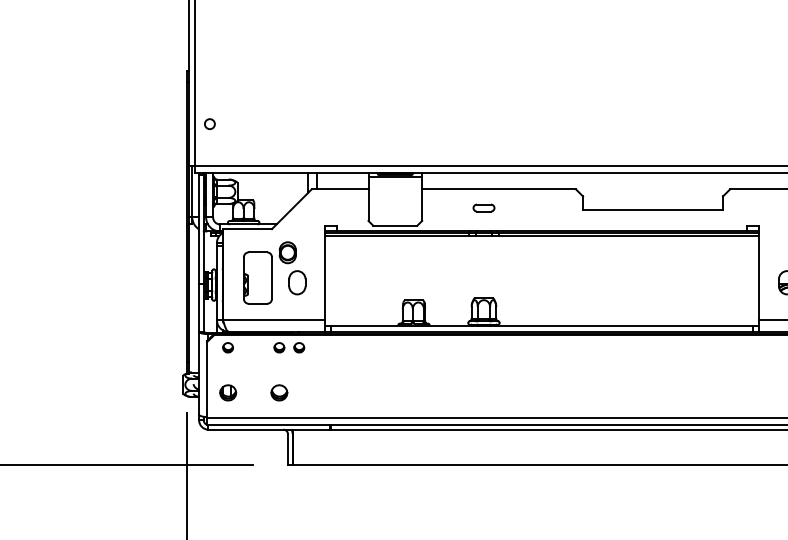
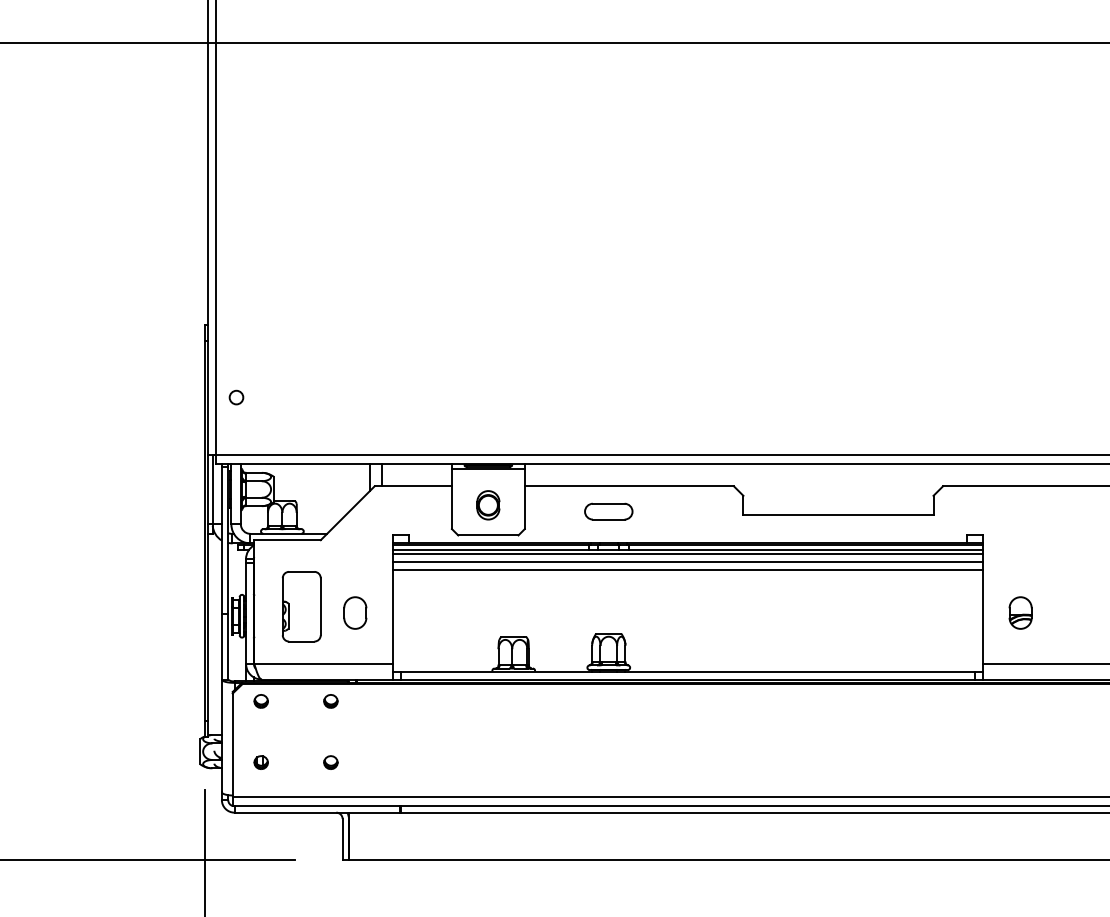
part: (483, 208) -> (608, 511), size x1.67
line: (541, 238) -> (687, 553), added
line: (541, 244) -> (687, 561), added
line: (541, 251) -> (687, 570), added
part: (287, 252) -> (488, 505), moved
part: (298, 347) -> (357, 701), removed
part: (227, 392) -> (260, 762), size x0.62
part: (279, 392) -> (330, 762), size x0.62

